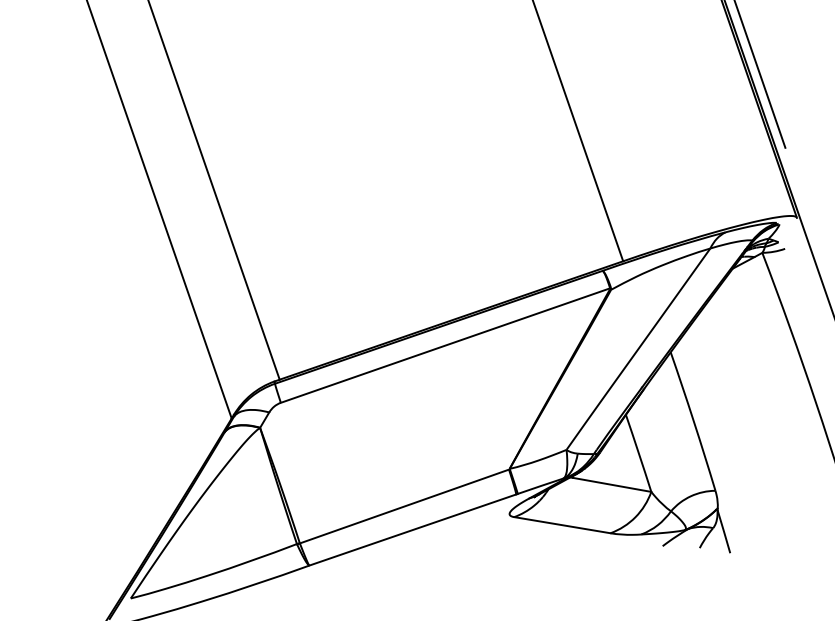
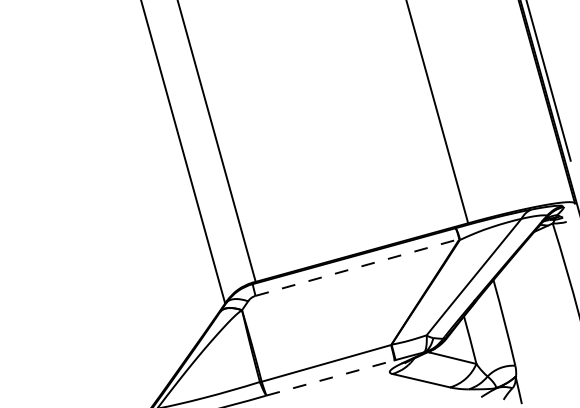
line: (445, 345) -> (357, 267), solid -> dashed
line: (414, 529) -> (331, 377), solid -> dashed

